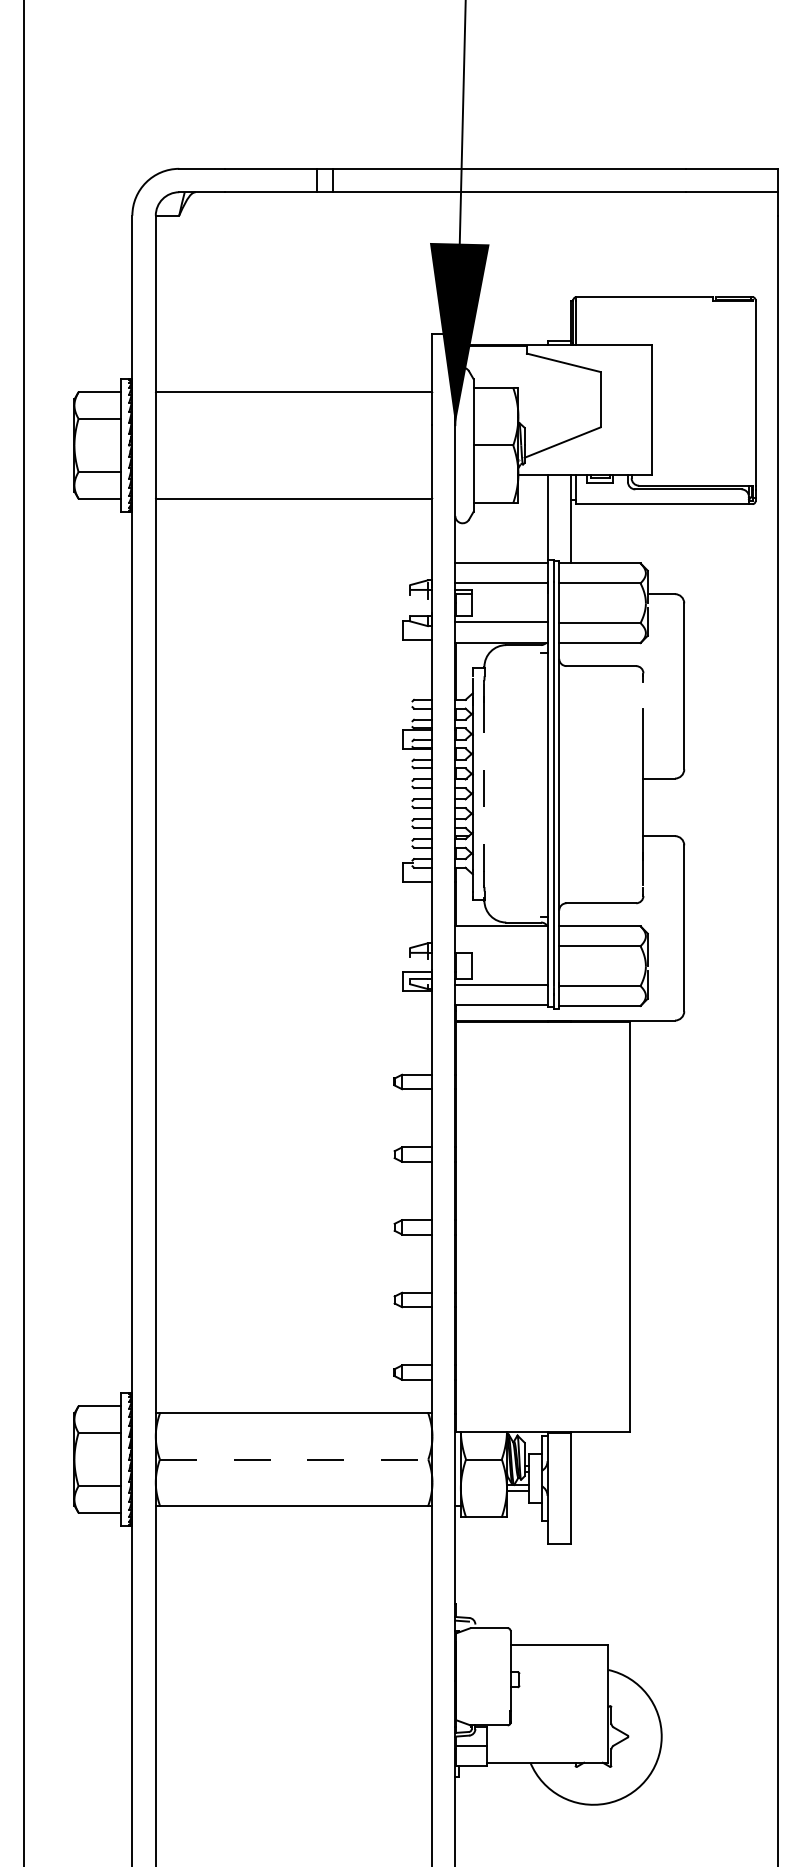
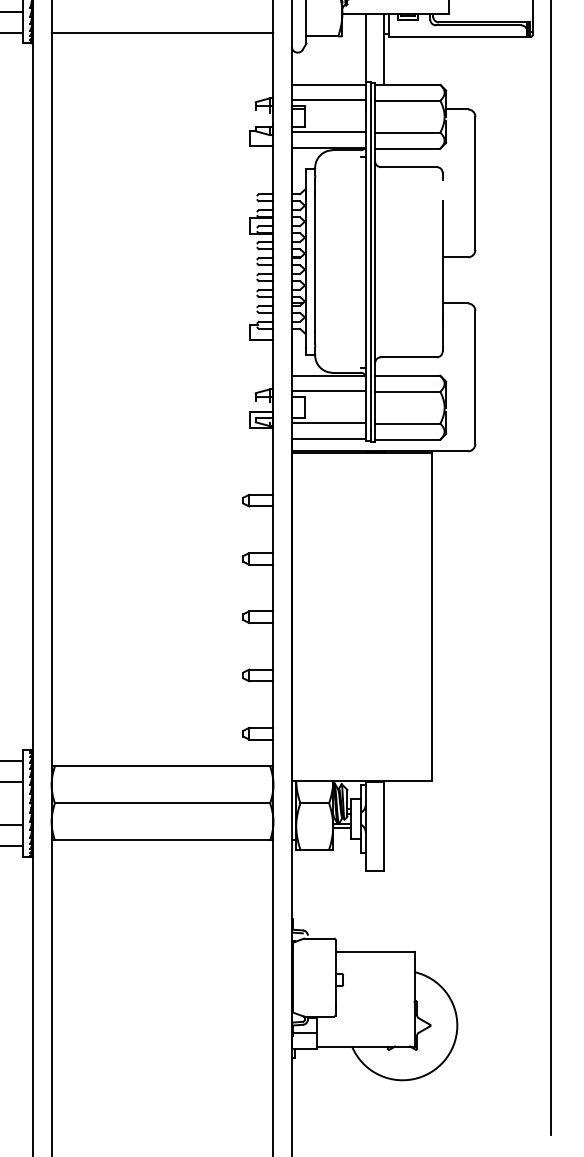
line: (484, 783) -> (315, 261), dashed -> solid
line: (501, 945) -> (328, 391), added
line: (294, 1459) -> (162, 803), dashed -> solid

